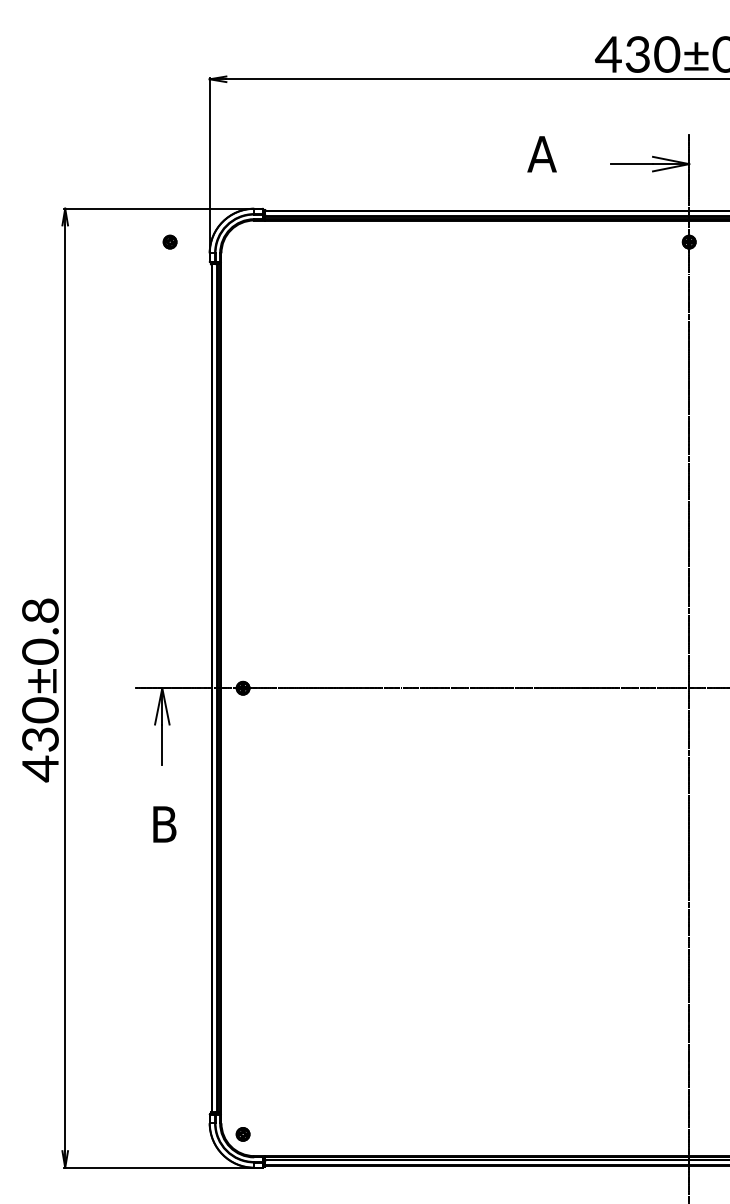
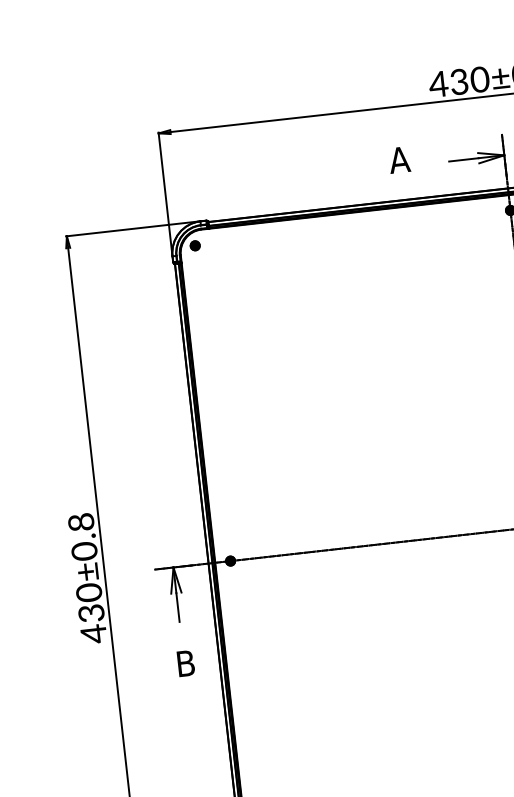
part: (169, 241) -> (194, 245), moved

